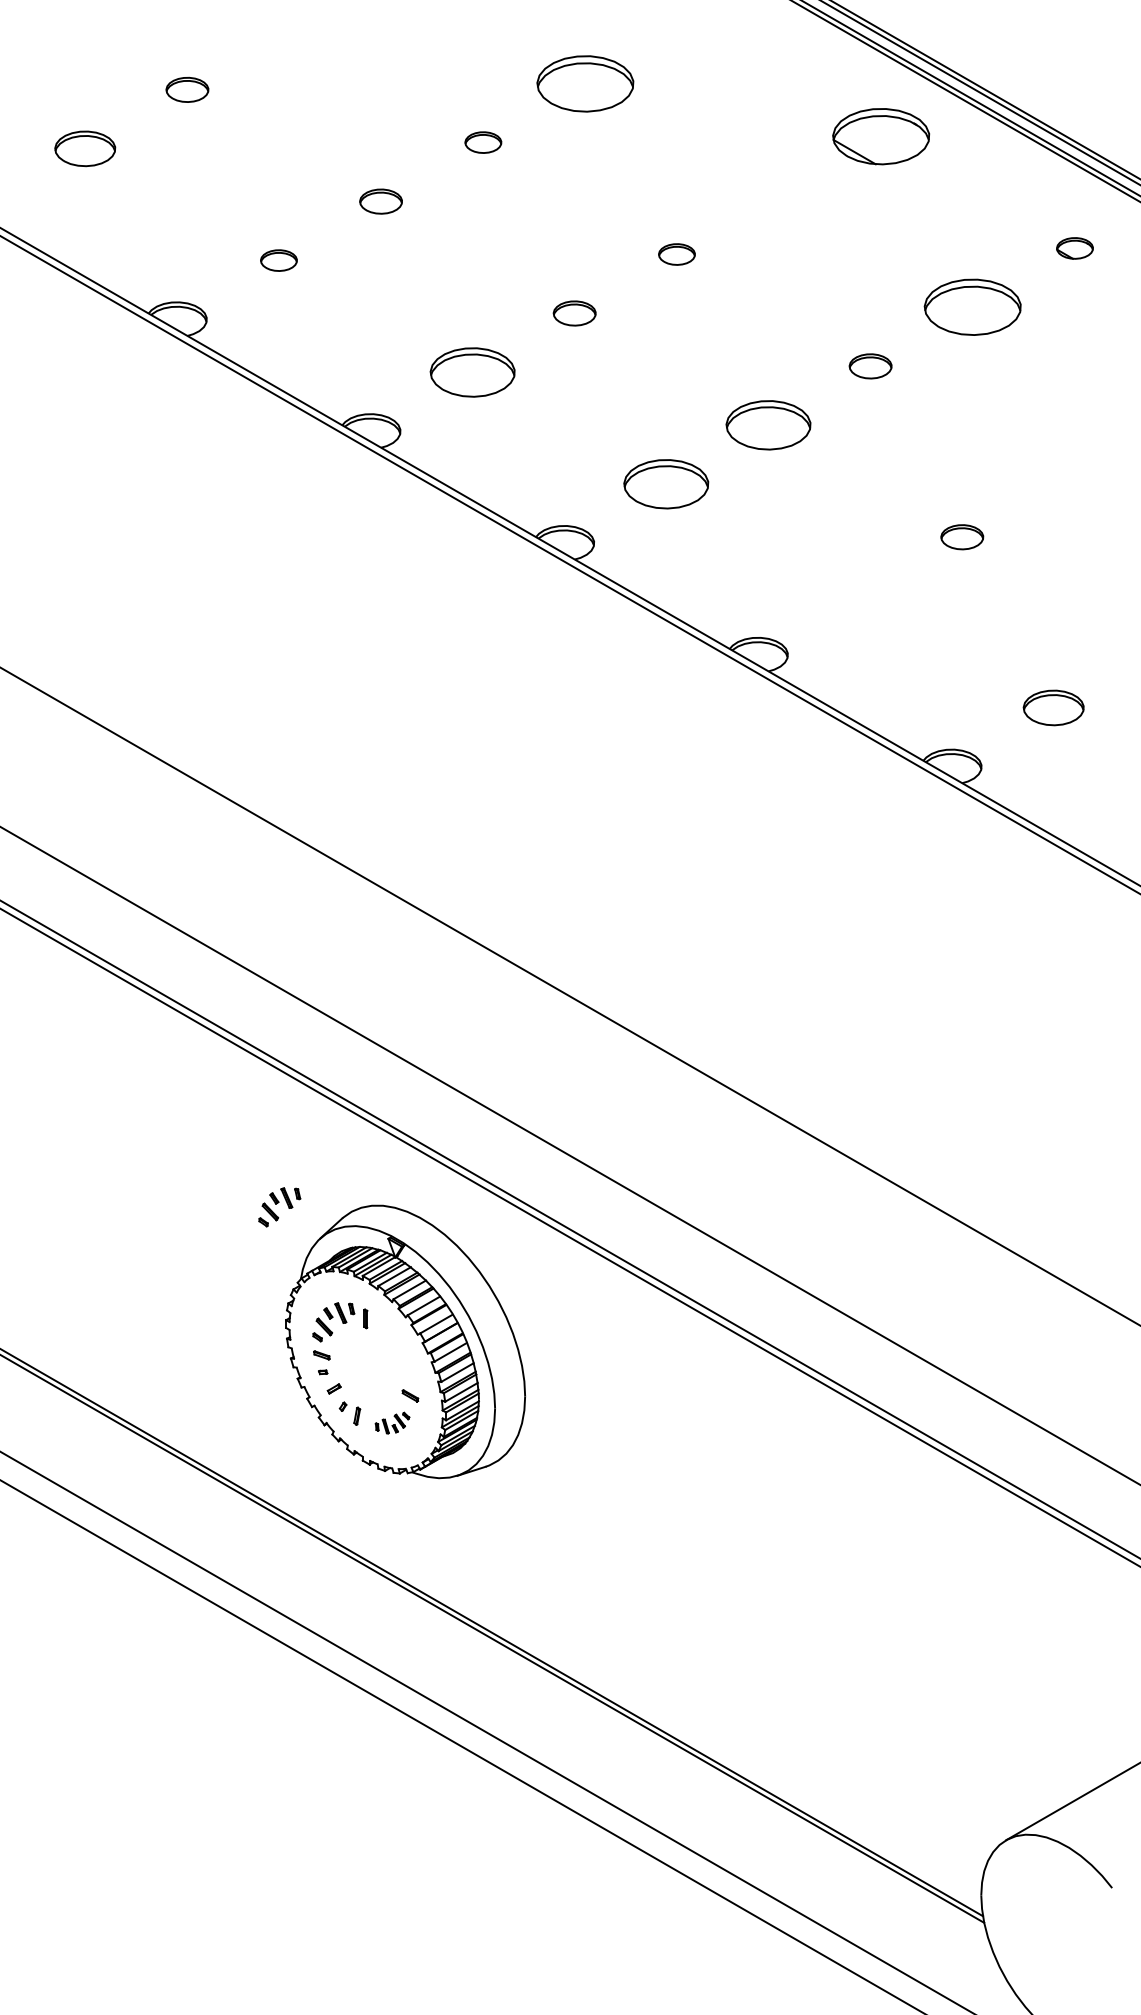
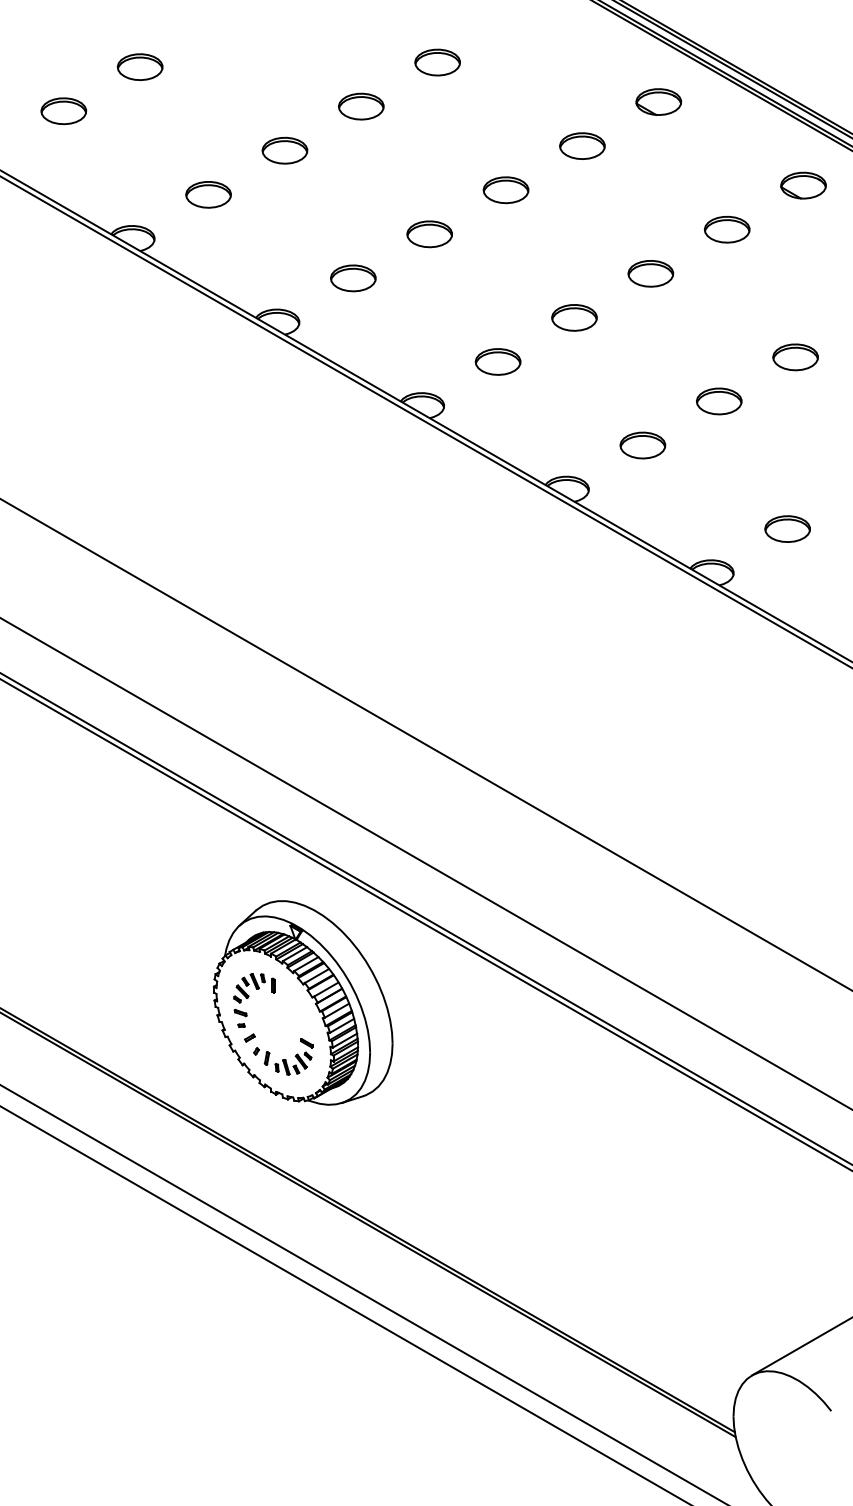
part: (585, 83) -> (437, 62), size x0.62
part: (187, 89) -> (140, 66), size x1.43
part: (881, 136) -> (658, 102), size x0.62
part: (483, 142) -> (361, 106), size x1.67
part: (778, 195) -> (581, 146), added
part: (380, 201) -> (284, 150), size x1.43
part: (1074, 248) -> (803, 185), size x1.67
part: (676, 254) -> (505, 190), size x1.67
part: (278, 260) -> (208, 194), size x1.67
part: (972, 307) -> (726, 229), size x0.62
part: (574, 313) -> (429, 234), size x1.43
part: (870, 366) -> (650, 273), size x1.43
part: (472, 372) -> (353, 278), size x0.71
part: (768, 425) -> (574, 318), size x0.71
part: (1064, 478) -> (795, 357), added
part: (666, 484) -> (498, 362), size x0.71
part: (962, 537) -> (719, 401), size x1.43
part: (859, 596) -> (642, 445), added
part: (279, 1207) -> (209, 902), removed
part: (392, 1422) -> (293, 1063), size x1.43

